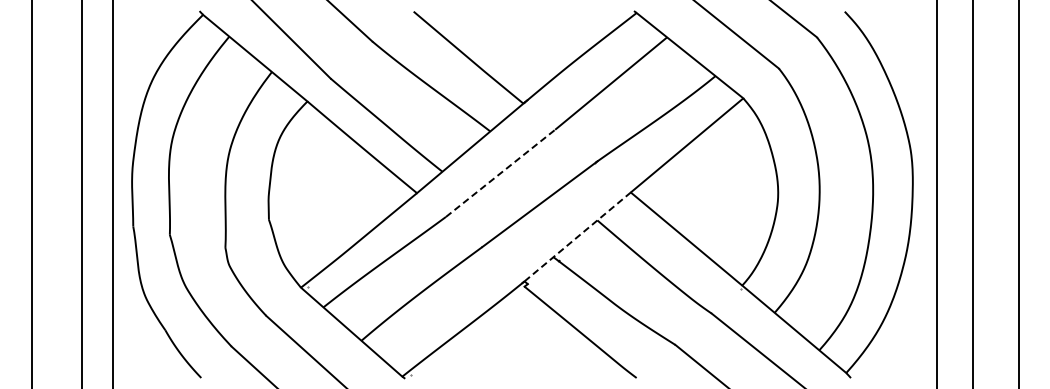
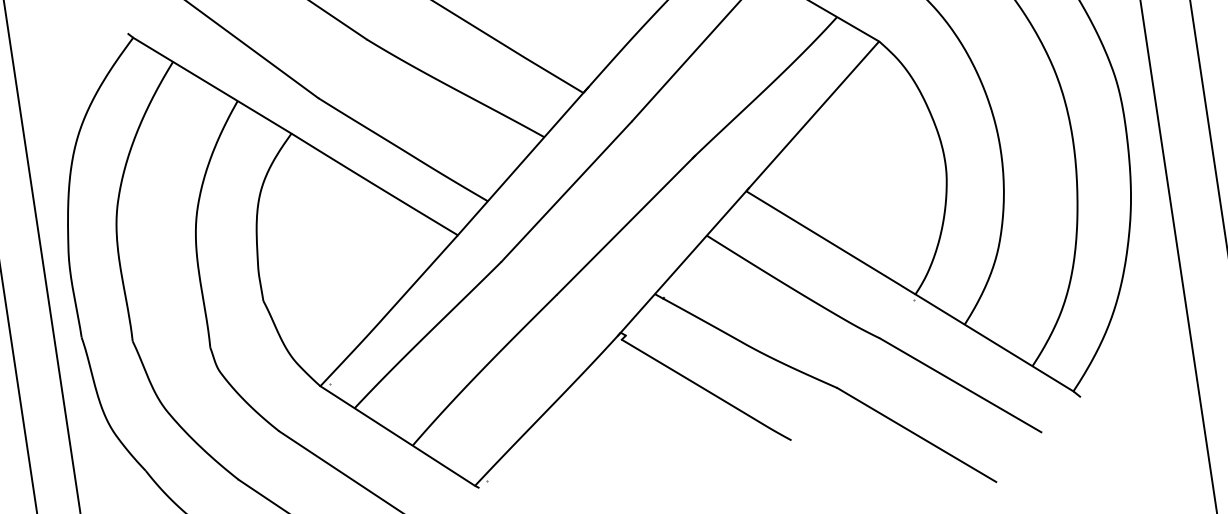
line: (500, 173) -> (566, 191), dashed -> solid
line: (578, 235) -> (684, 259), dashed -> solid

